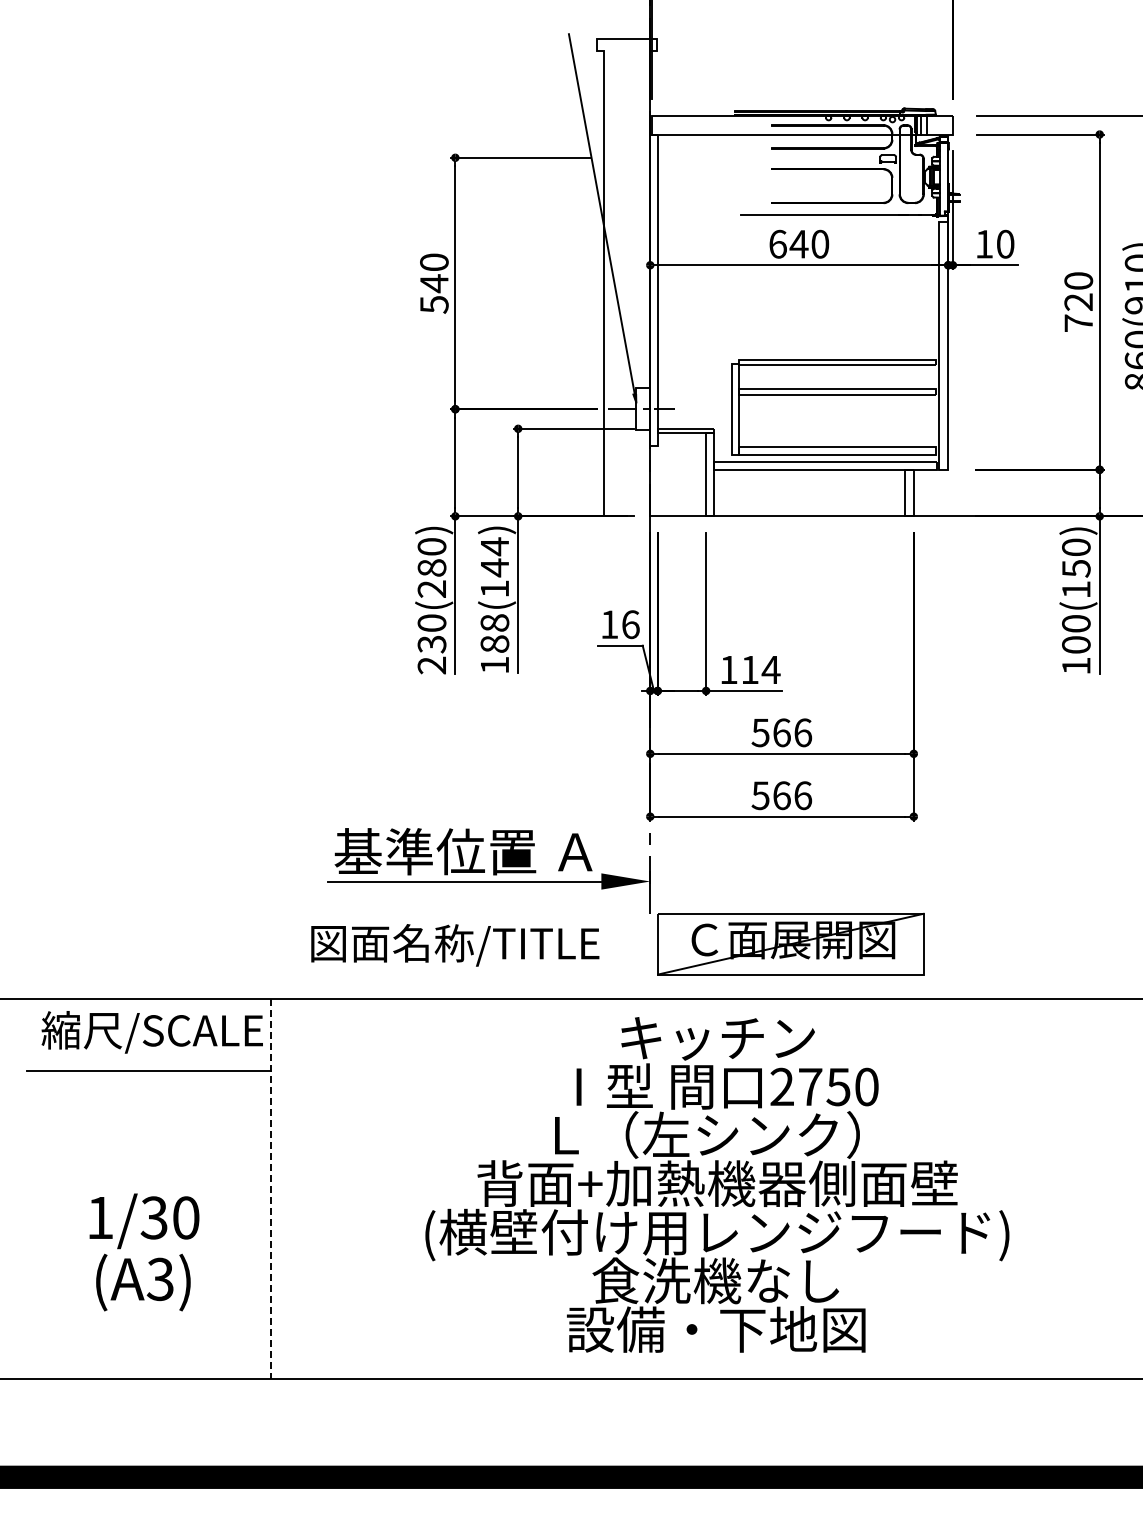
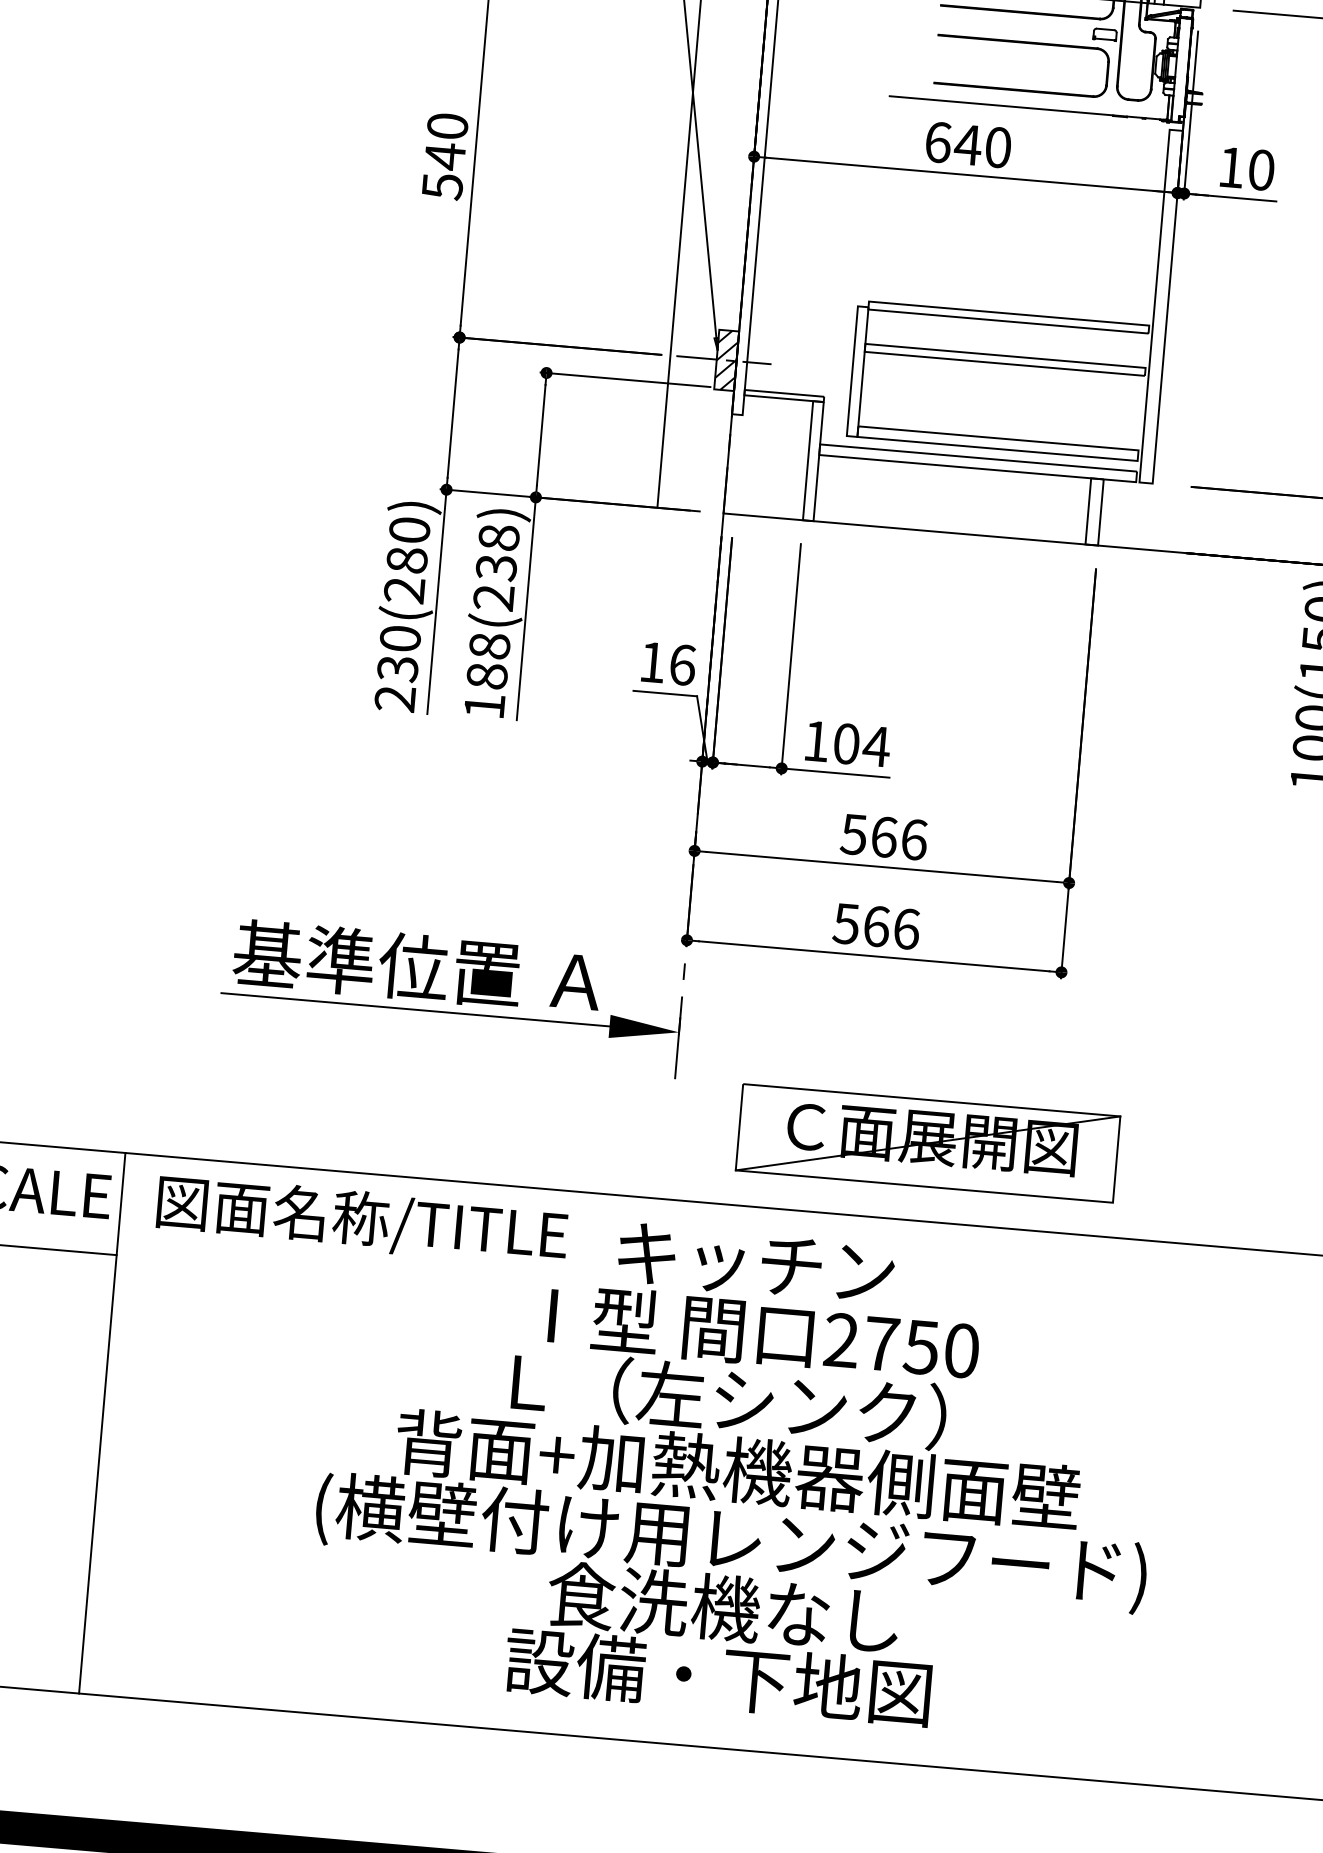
hatch: (643, 409) -> (726, 360), added
text: (494, 567) -> (495, 567), 188(144) -> 188(238)
text: (749, 669) -> (845, 743), 114 -> 104
part: (790, 943) -> (927, 1142), moved
text: (455, 945) -> (362, 1221), moved
line: (270, 1189) -> (101, 1423), dashed -> solid

